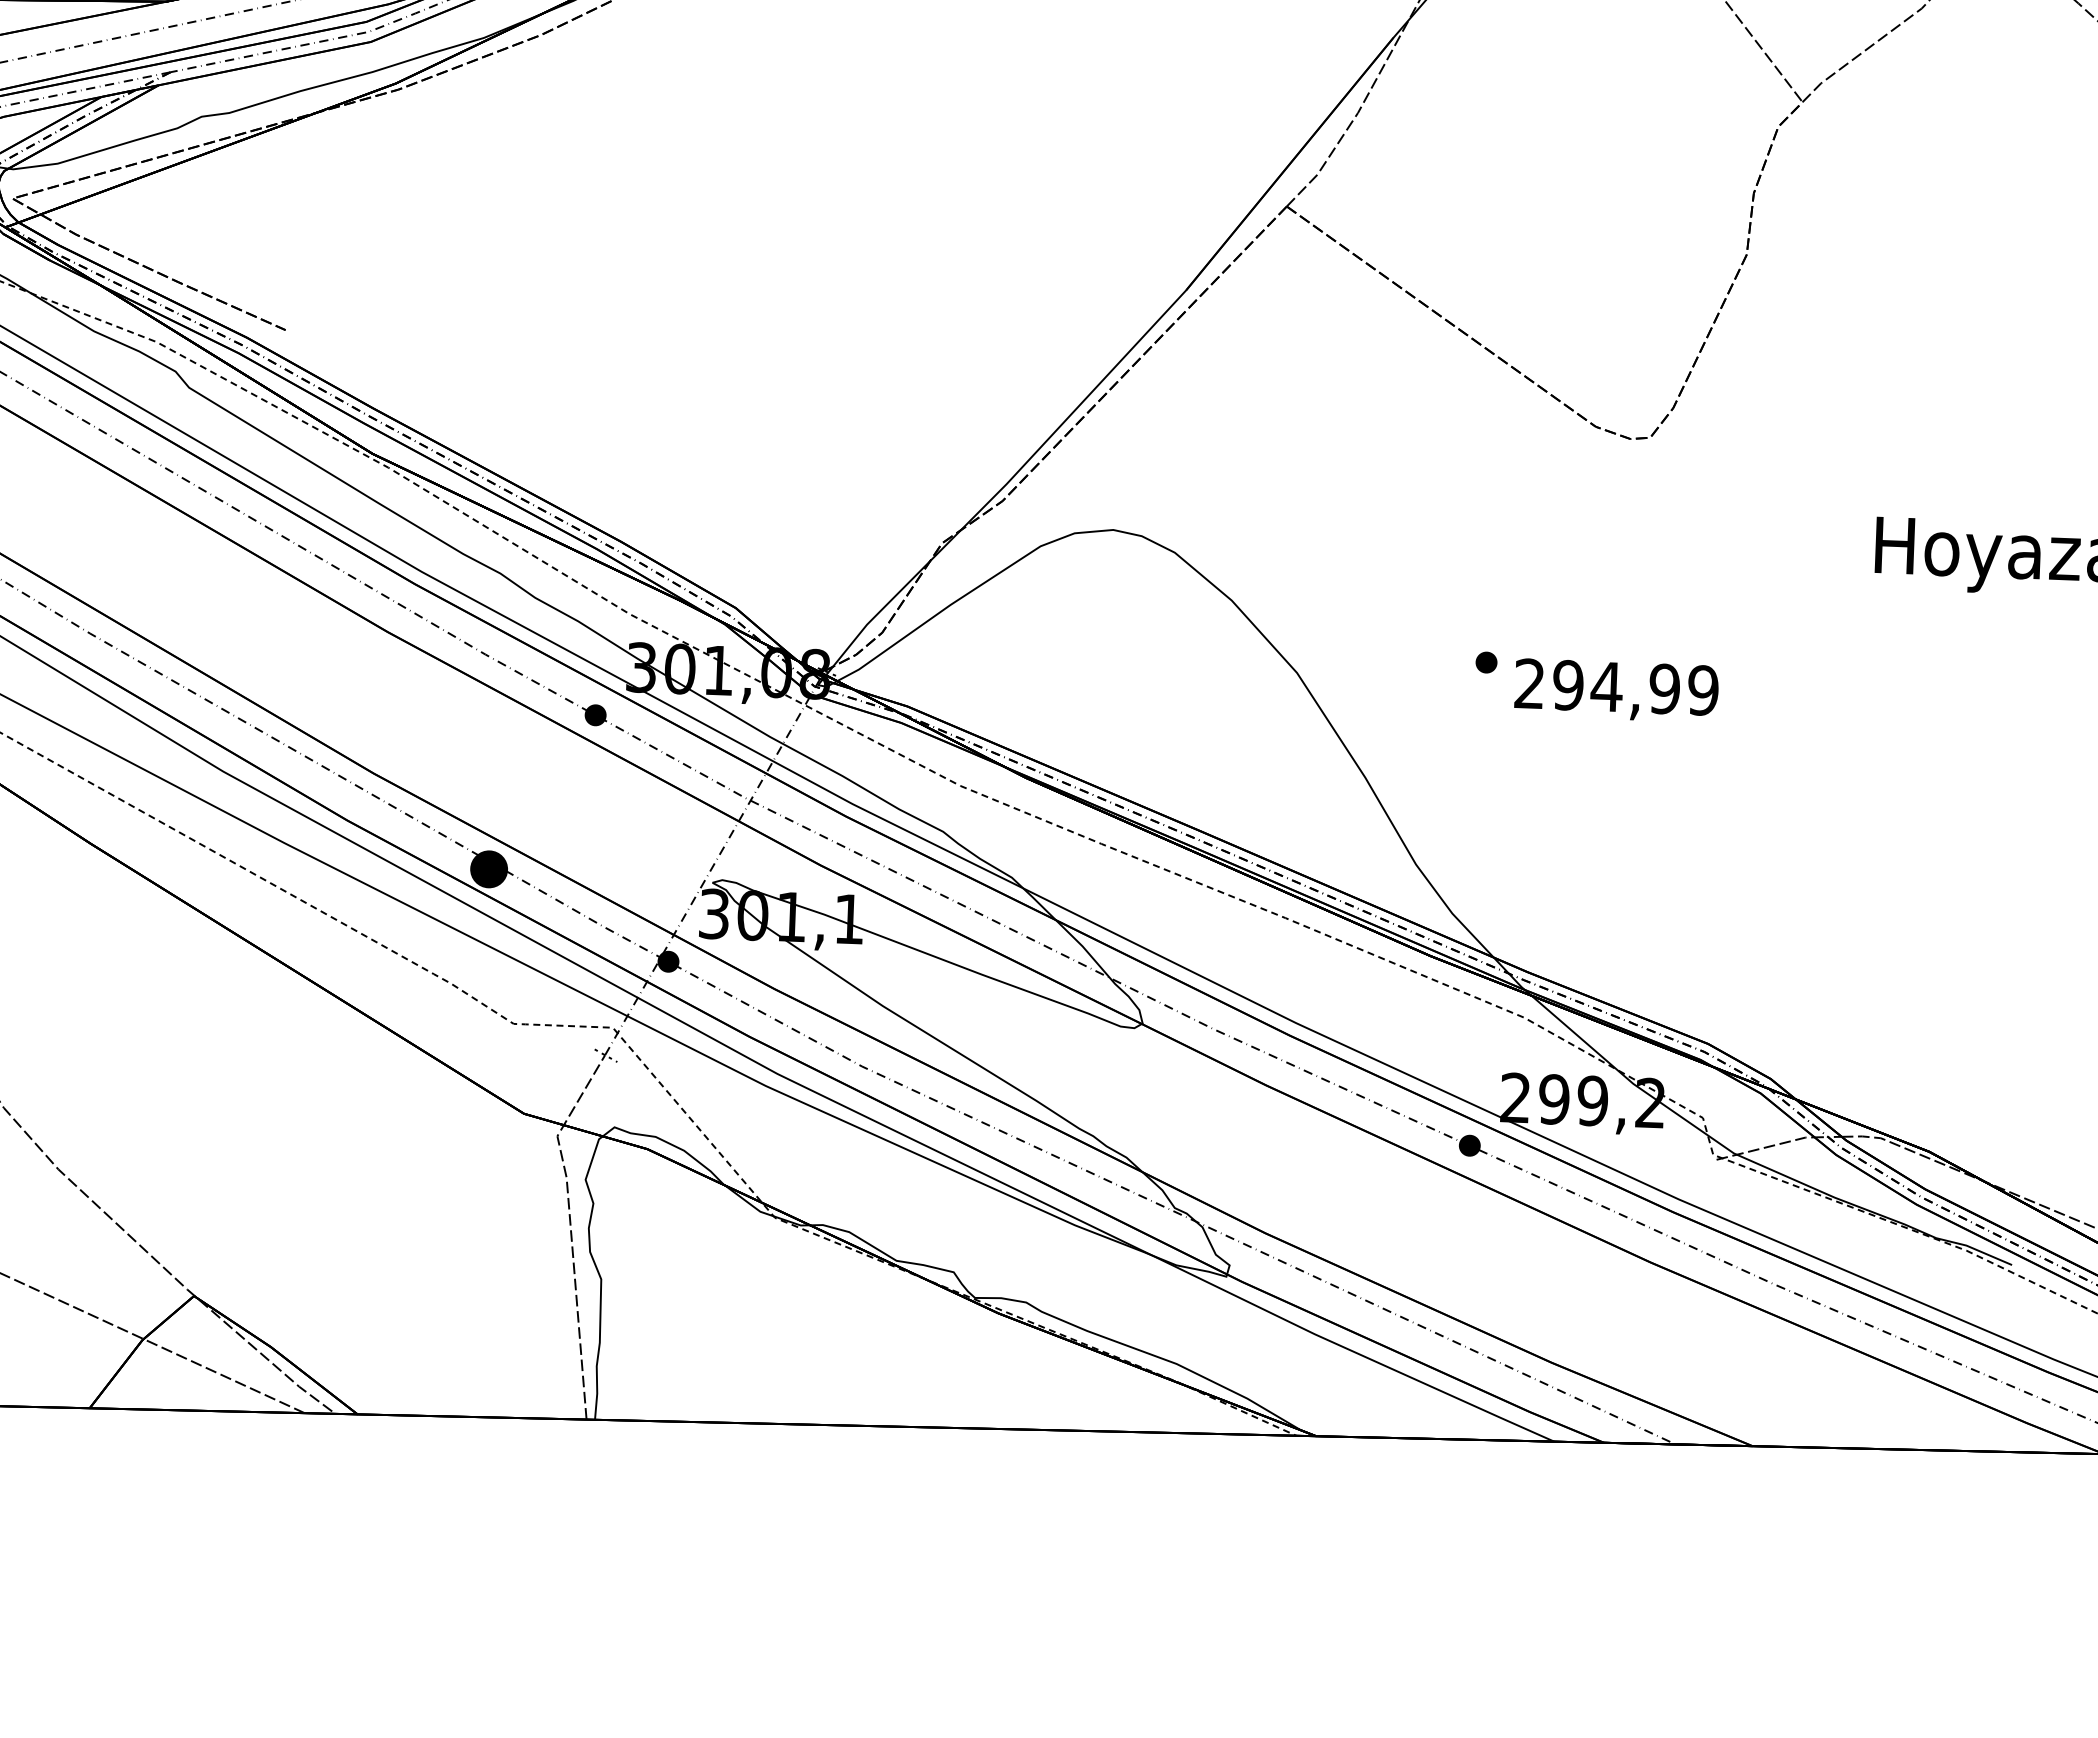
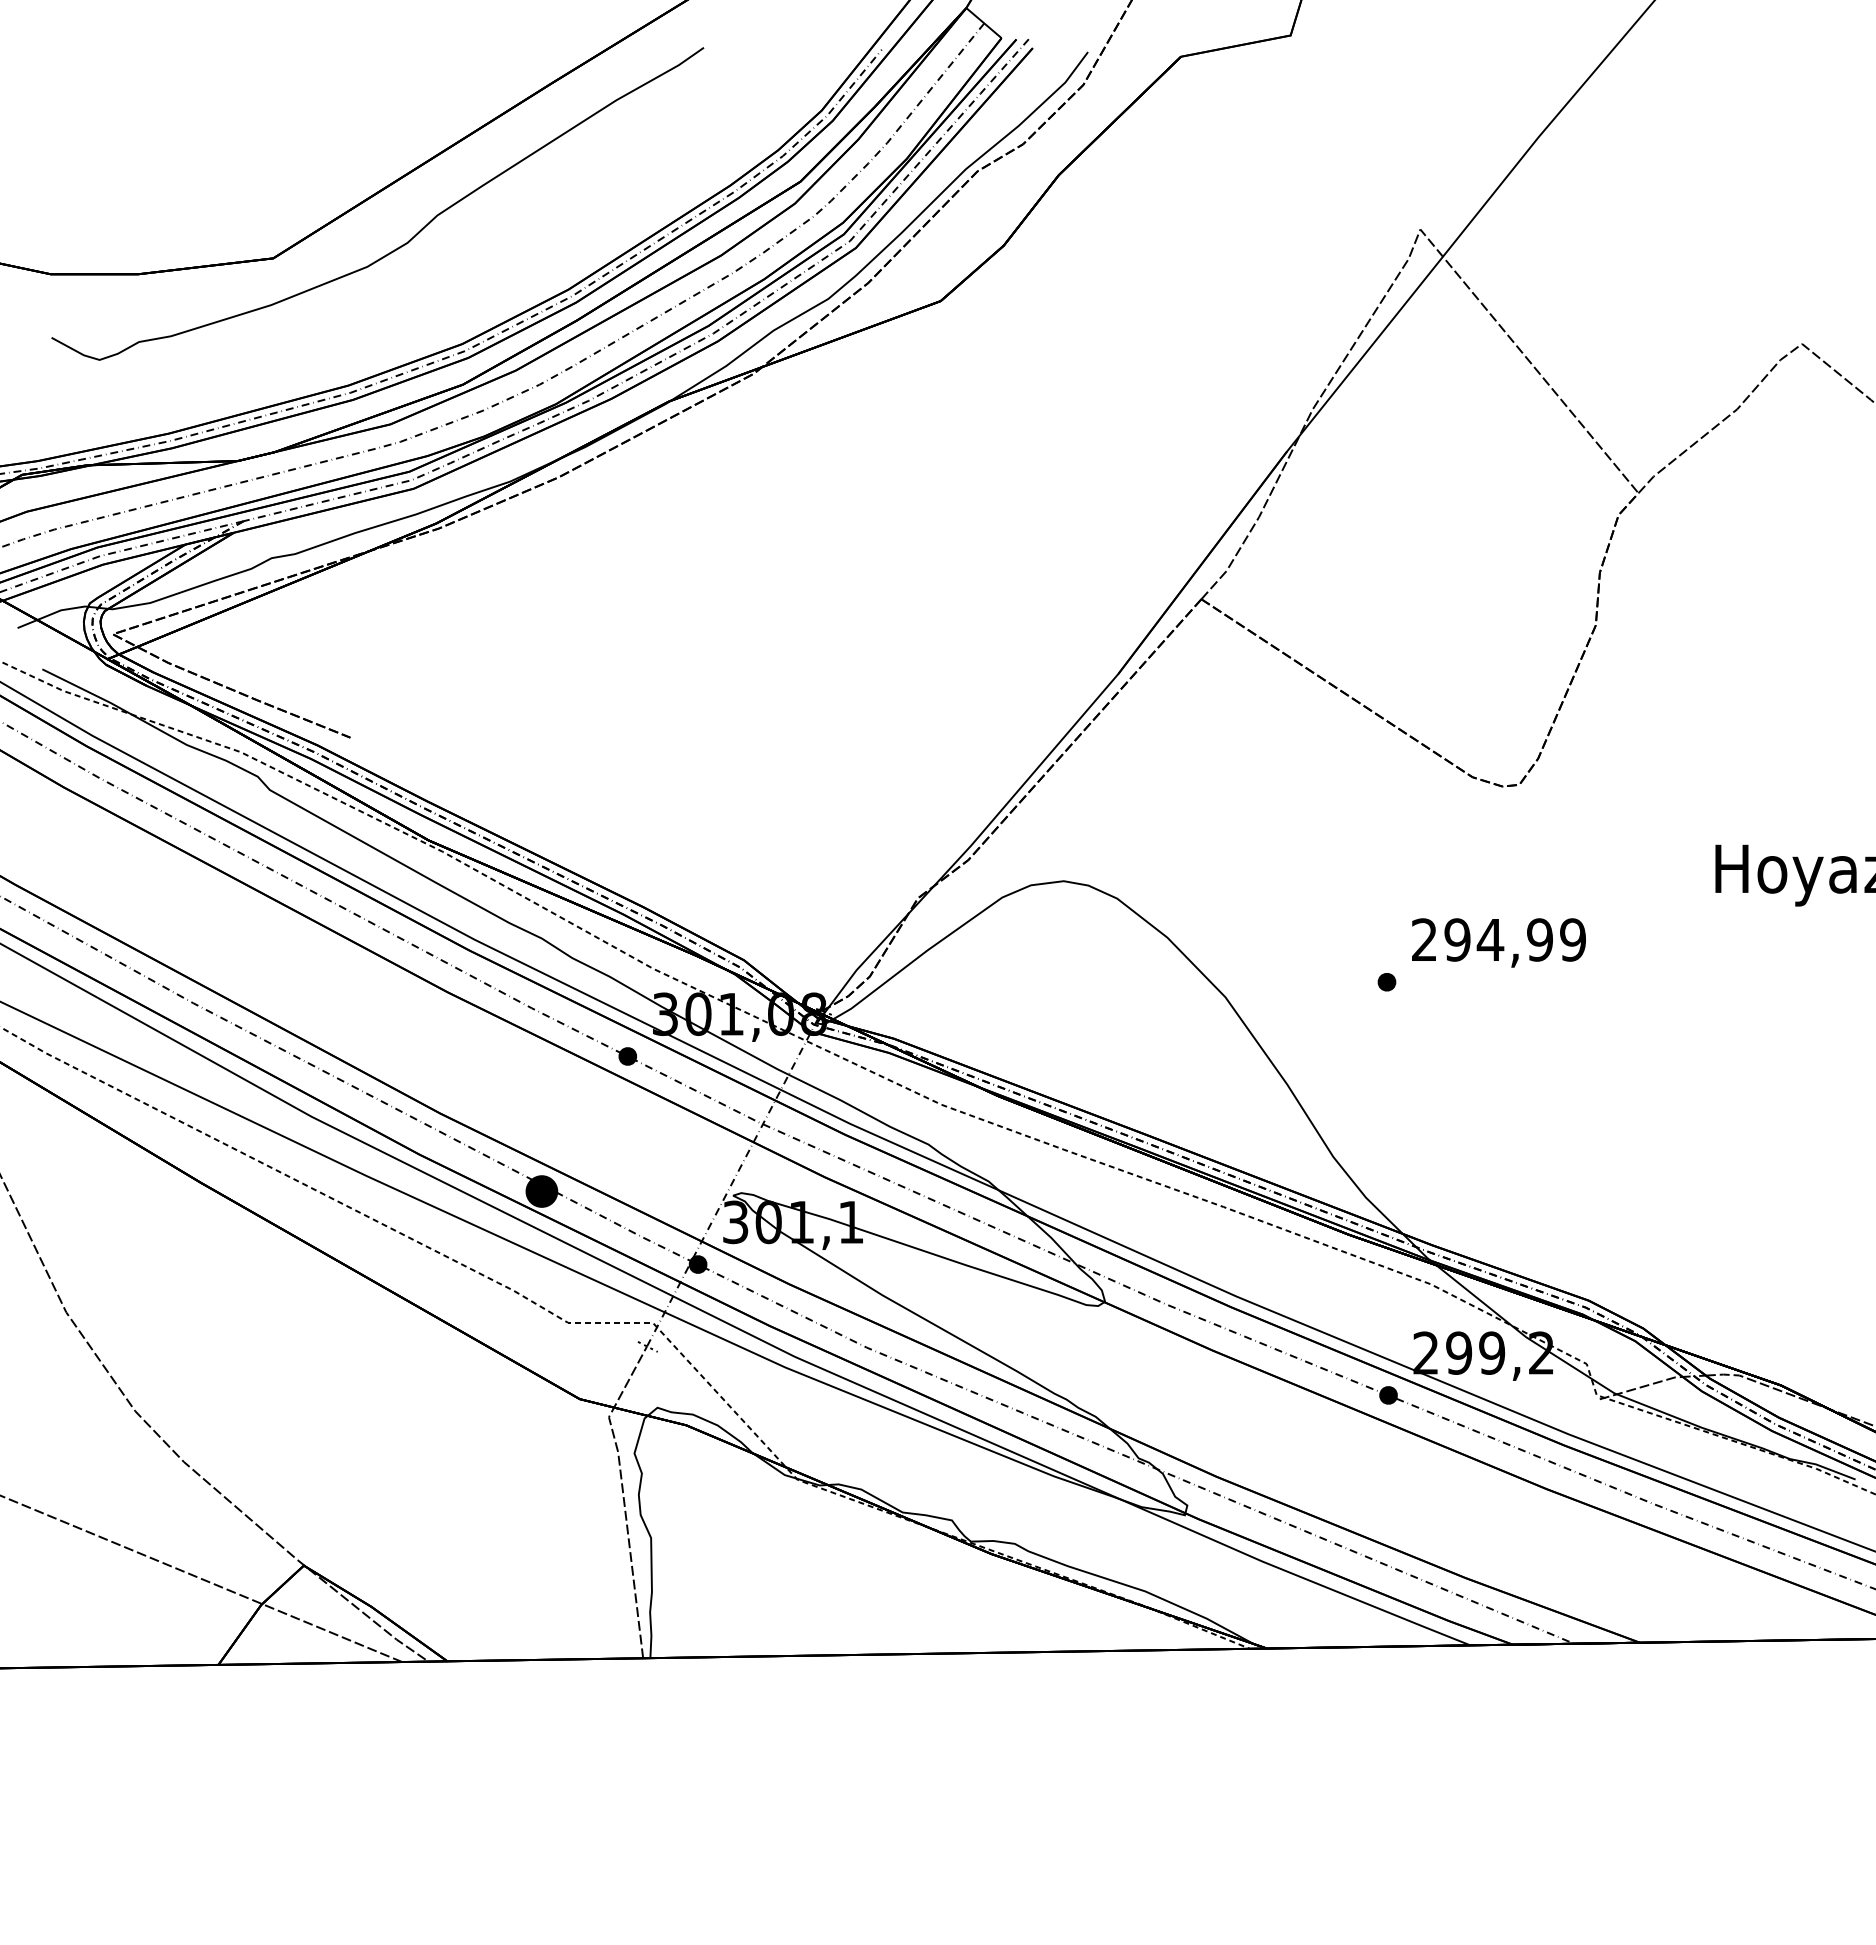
text: (1616, 690) -> (1498, 942), moved

